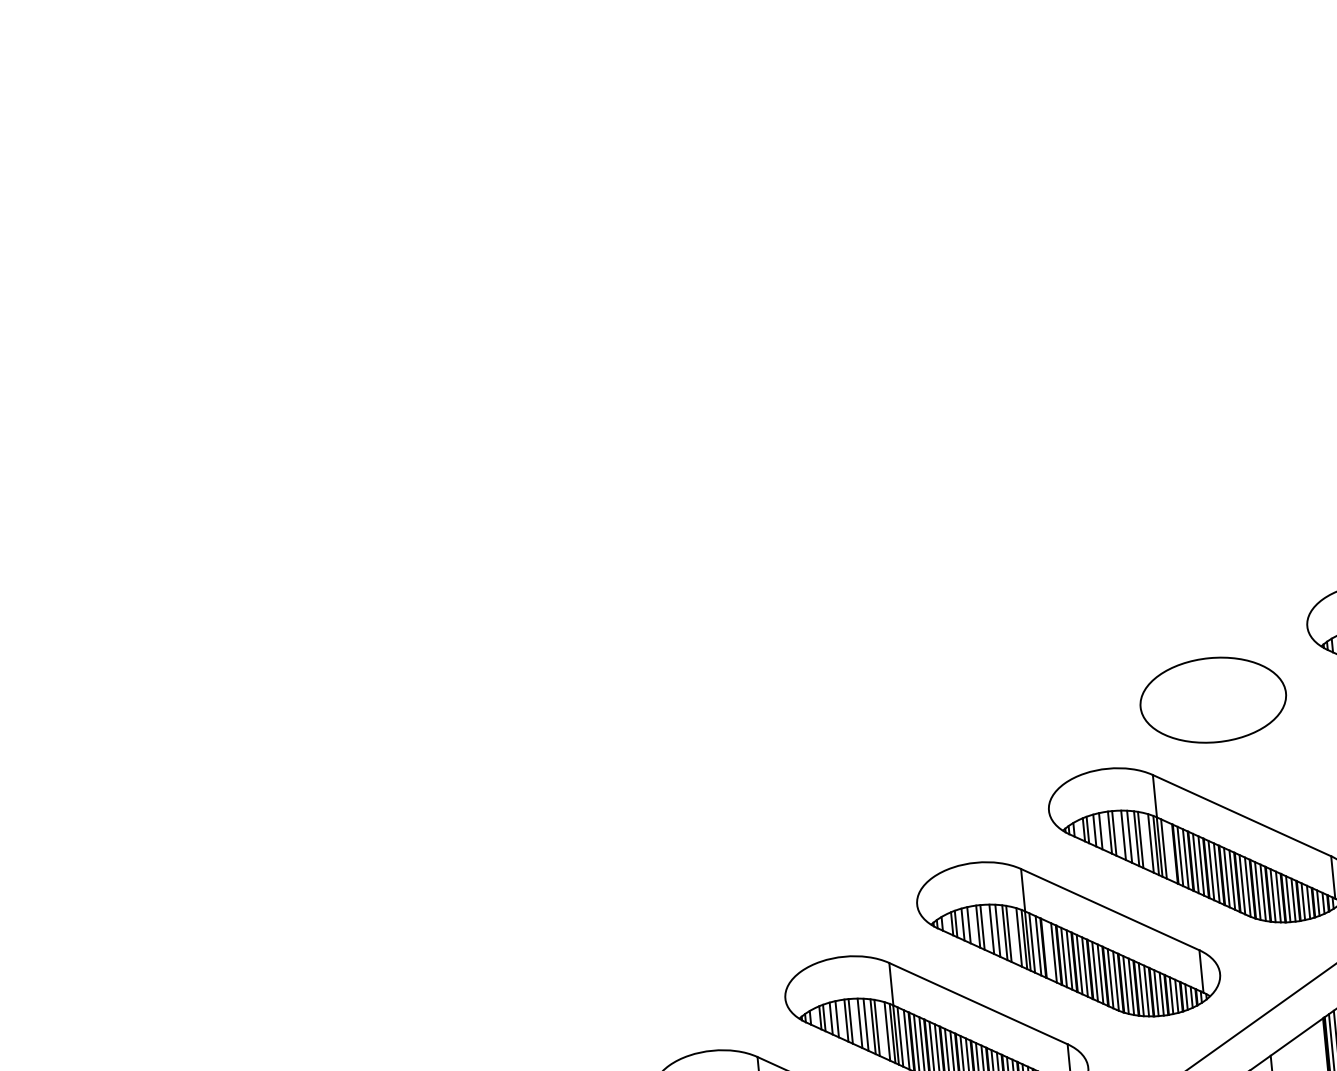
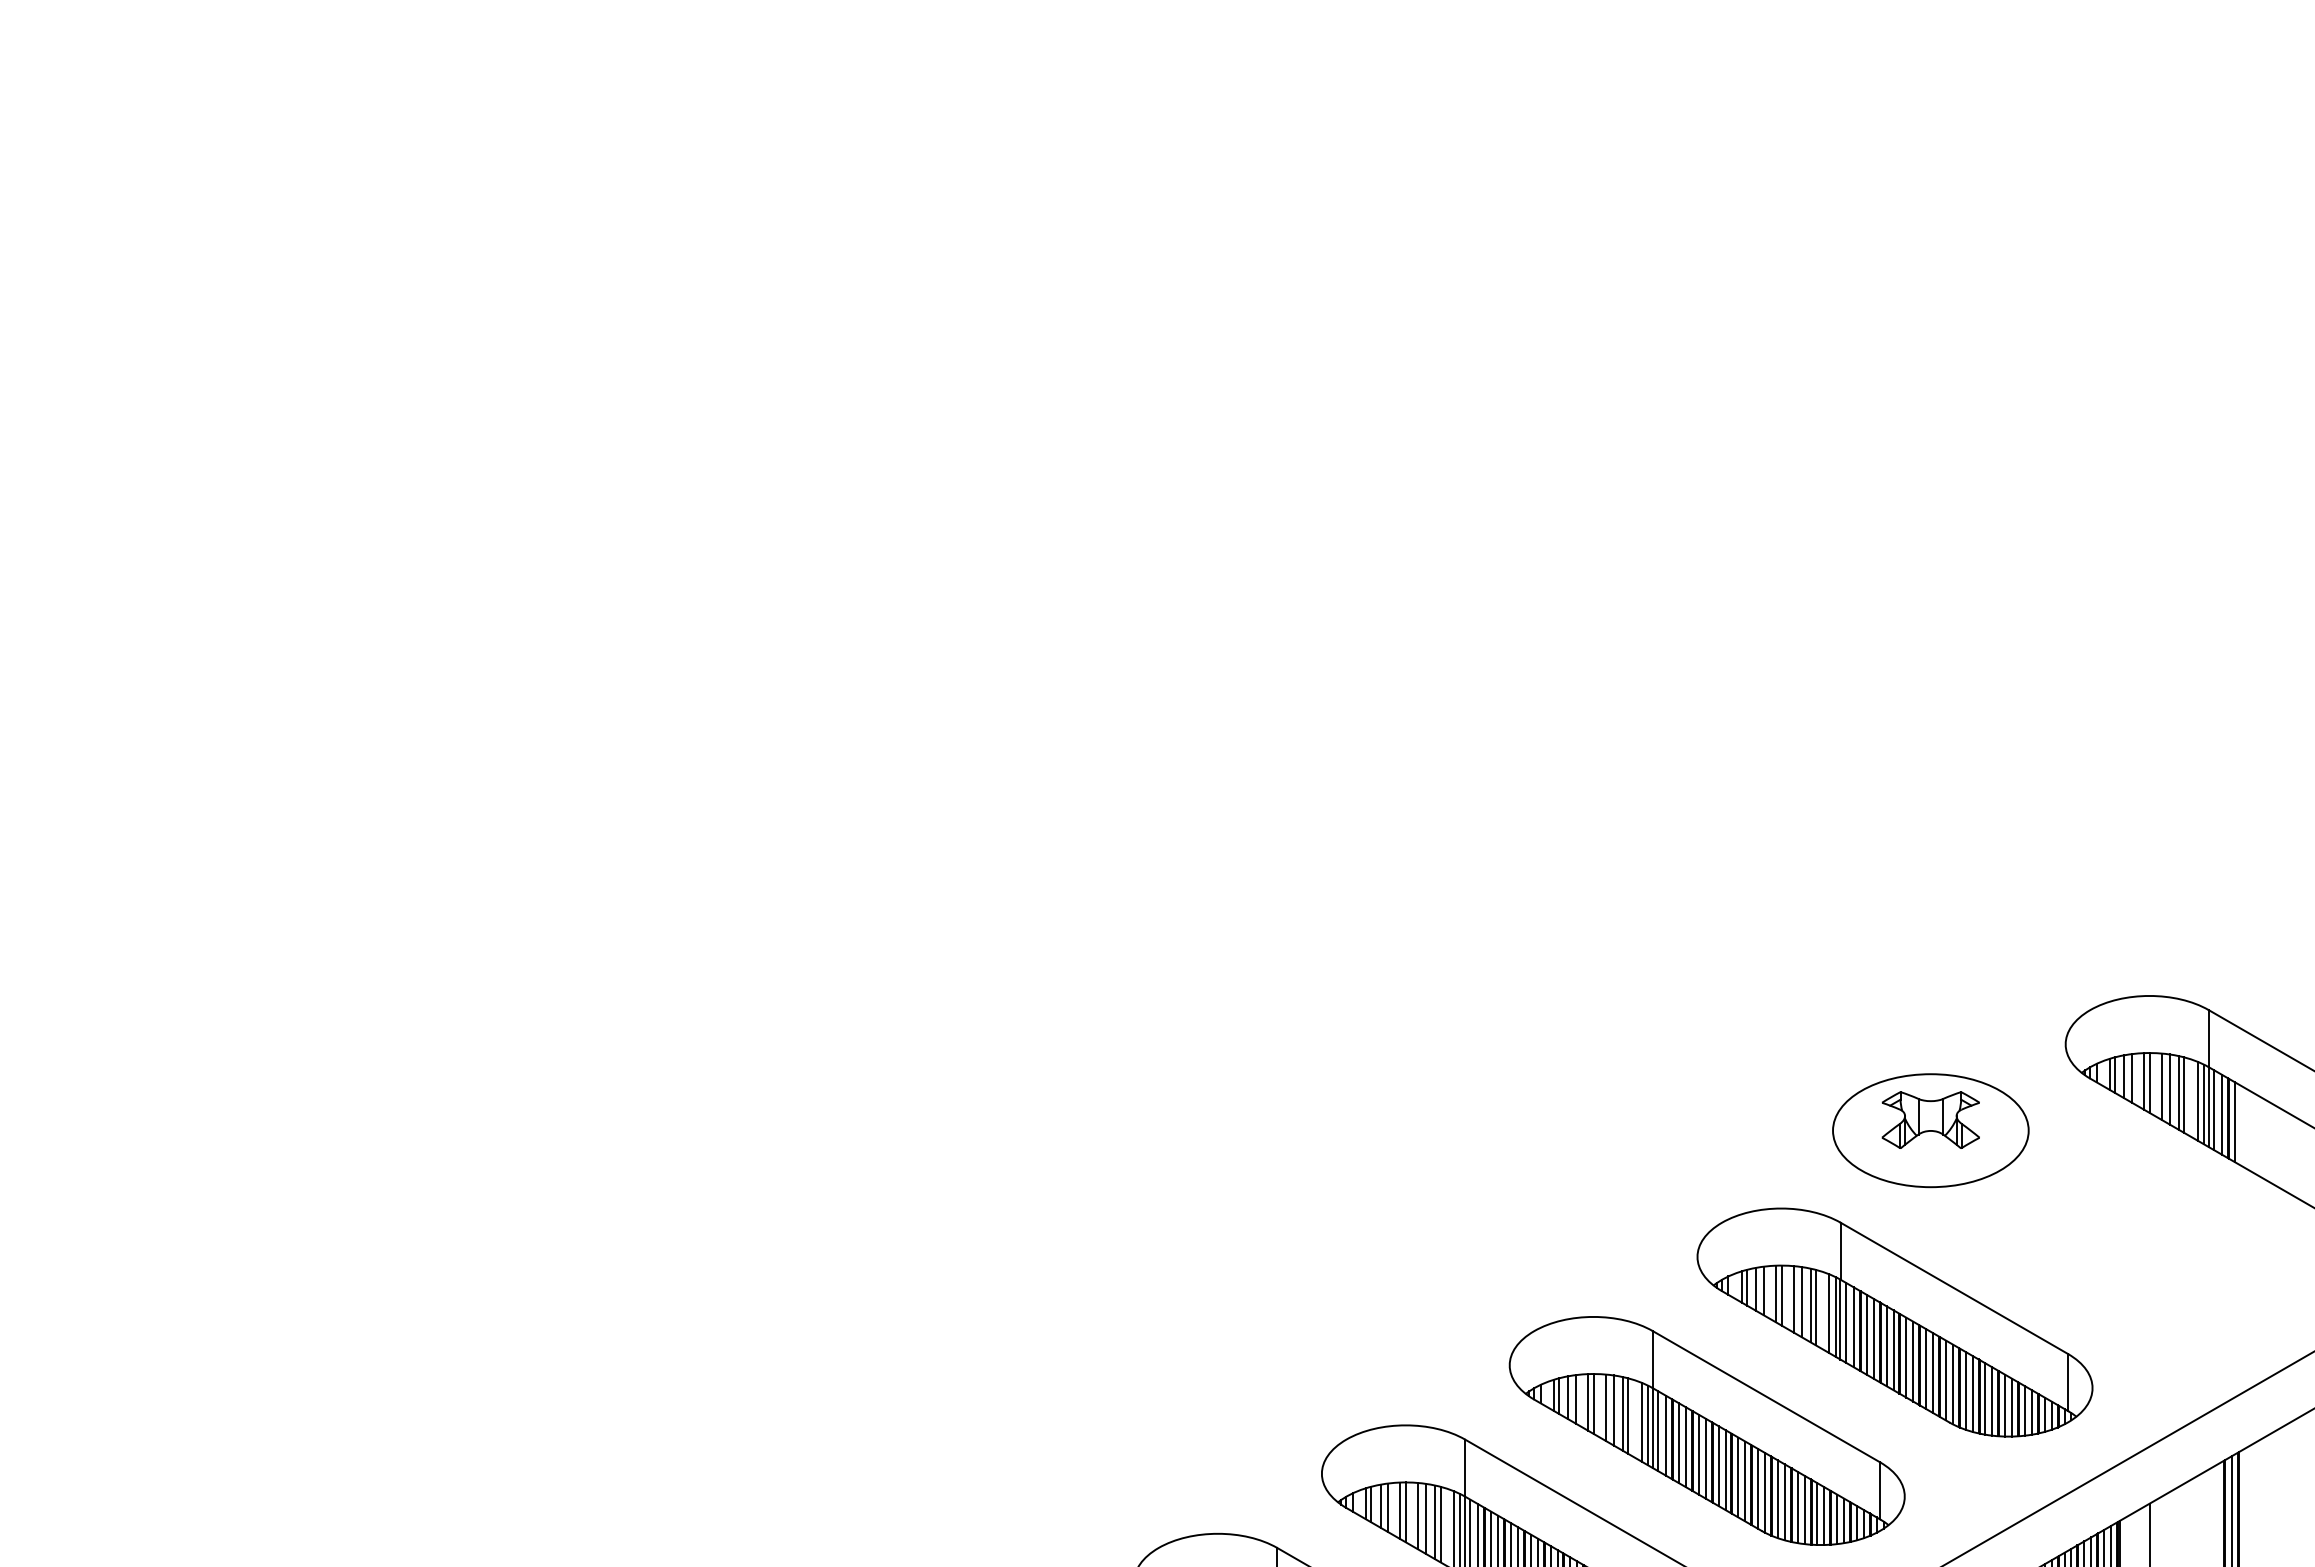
part: (1212, 691) -> (1930, 1119), added
line: (1170, 851) -> (1854, 1327), added
line: (1048, 950) -> (1679, 1443), added

